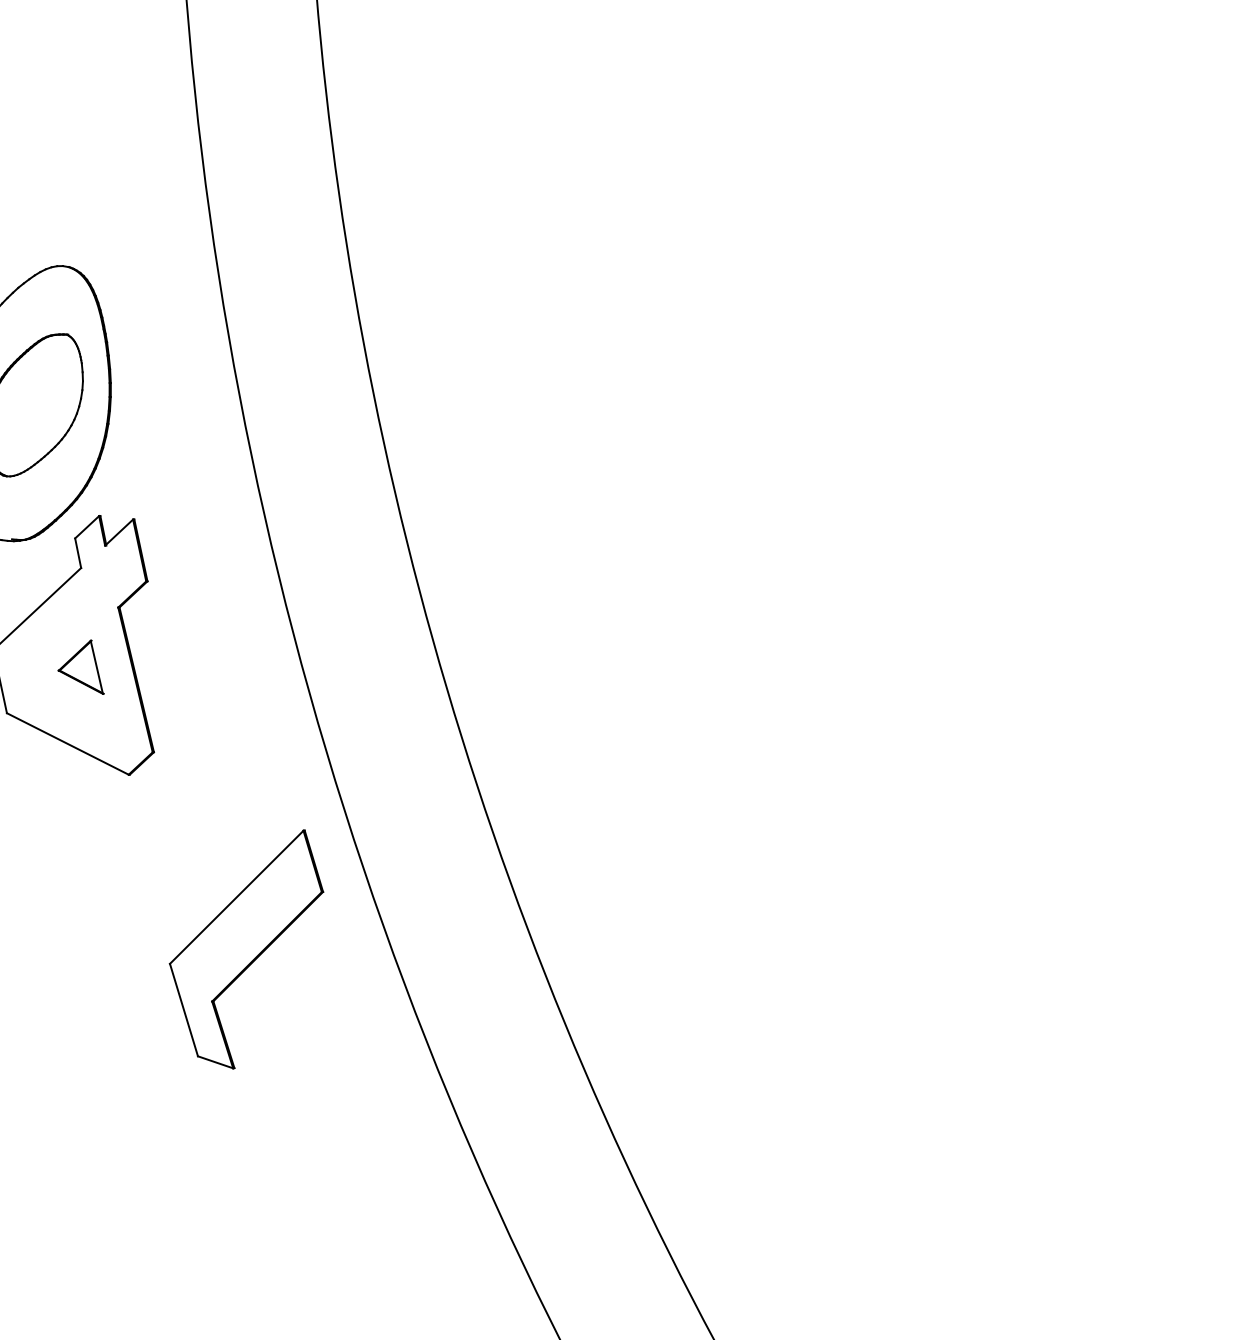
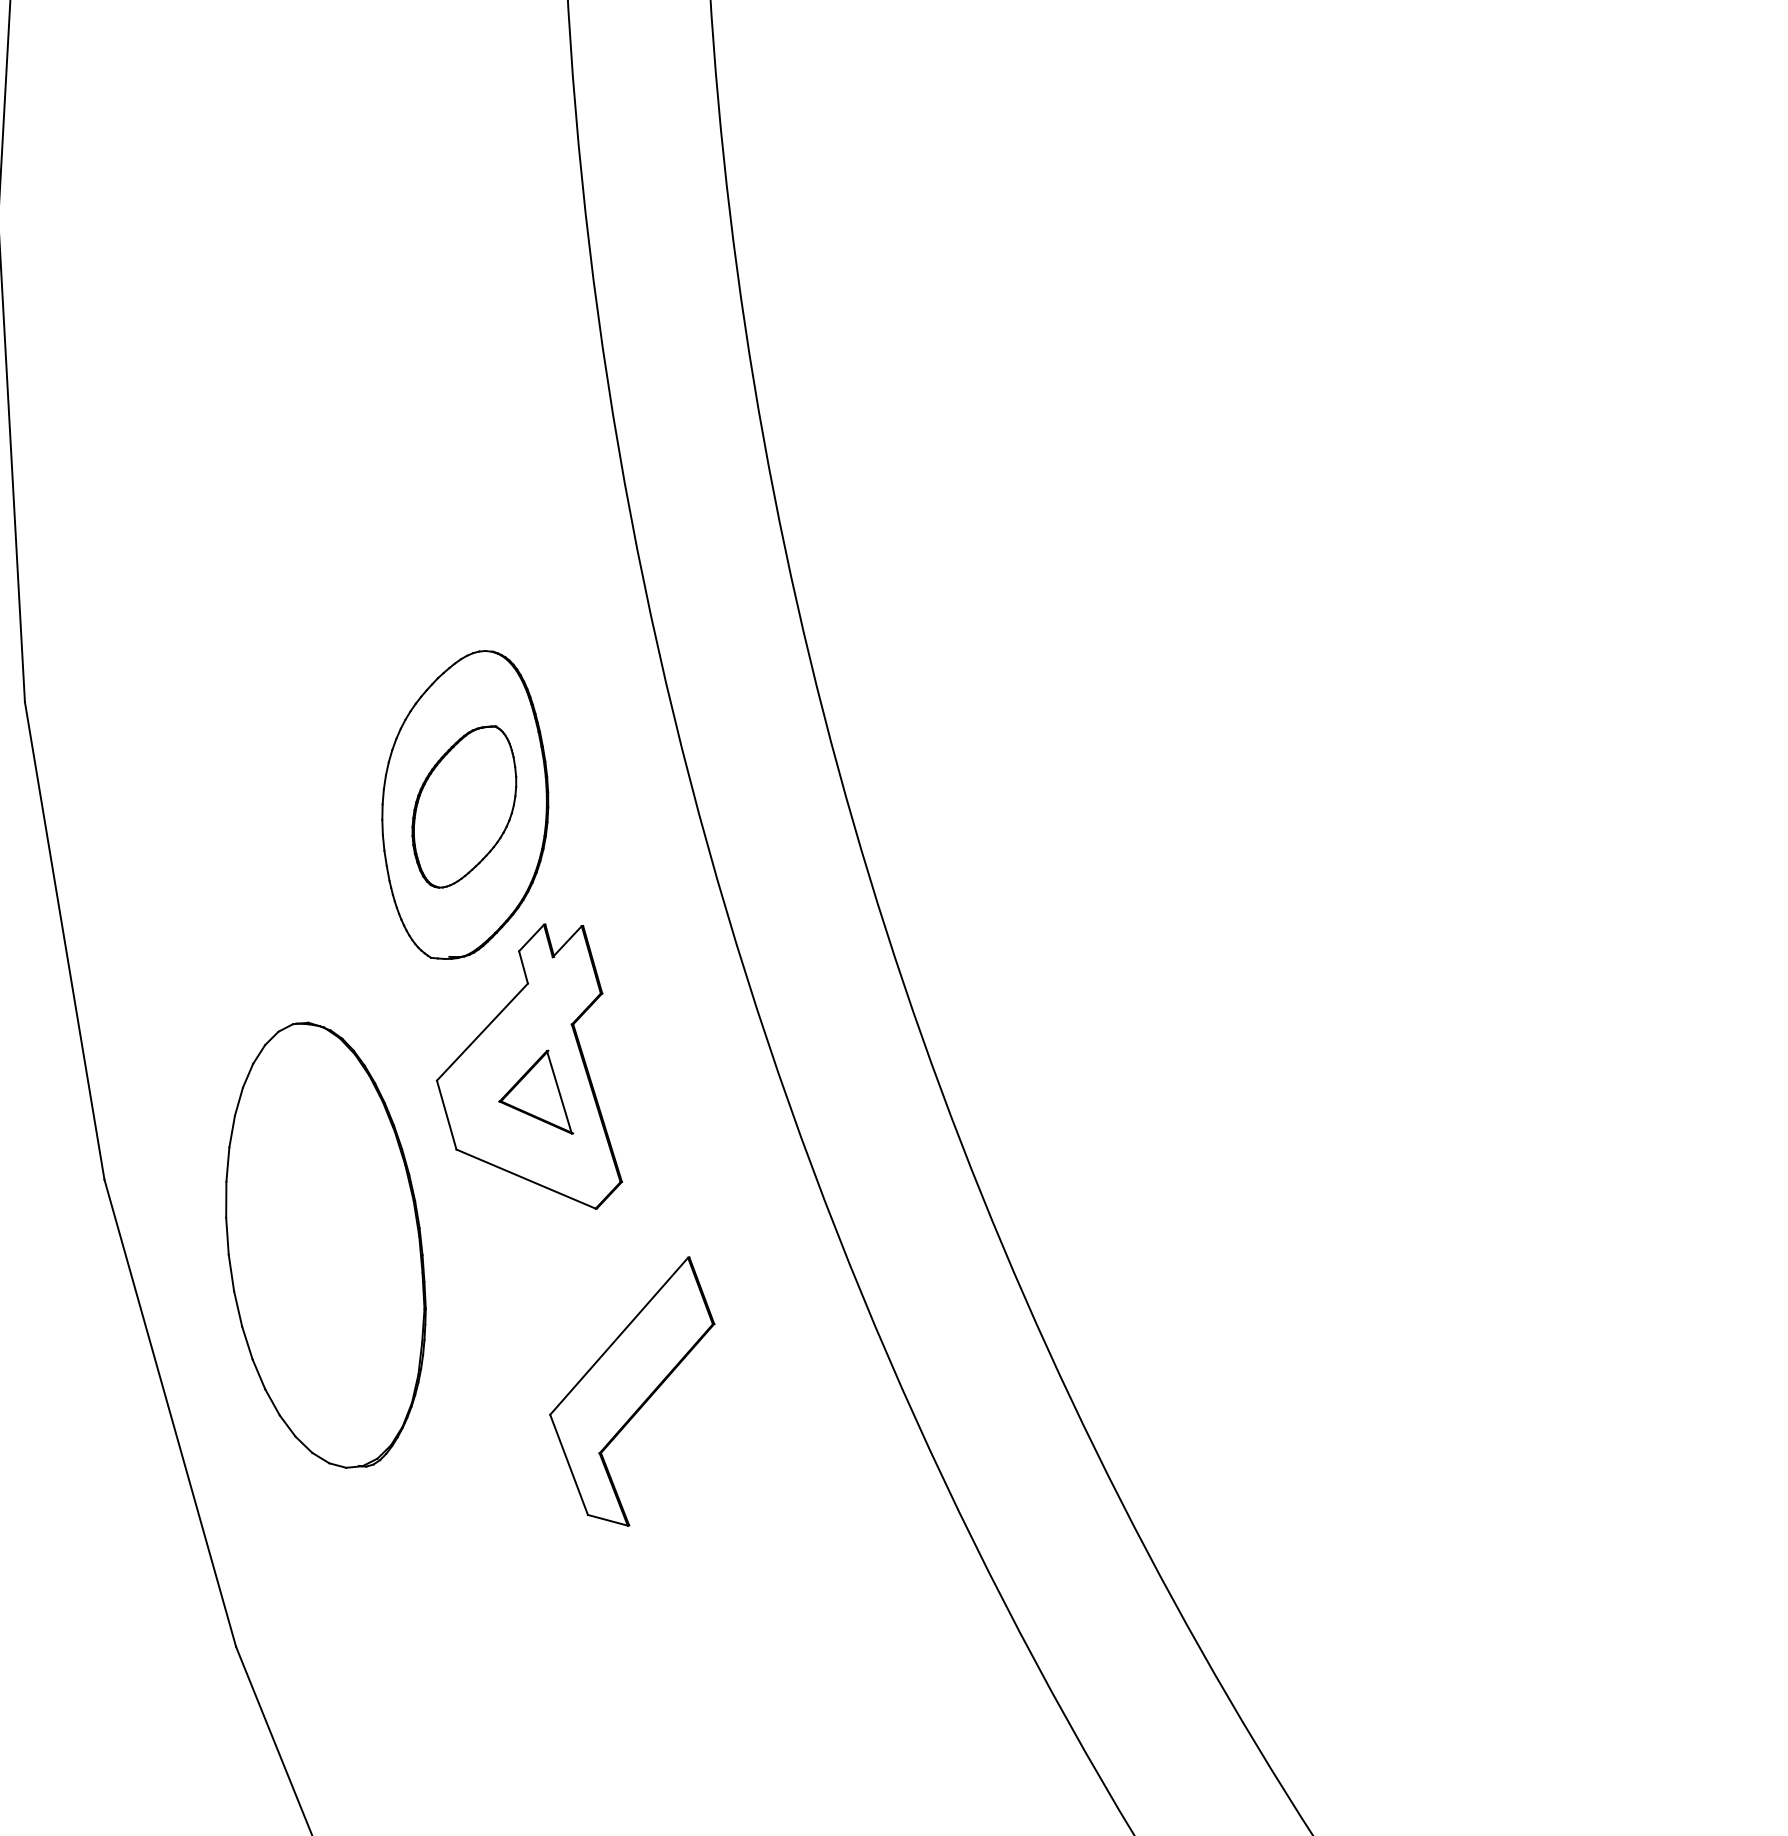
part: (82, 665) -> (536, 1091), size x1.43
part: (245, 947) -> (632, 1391), moved

